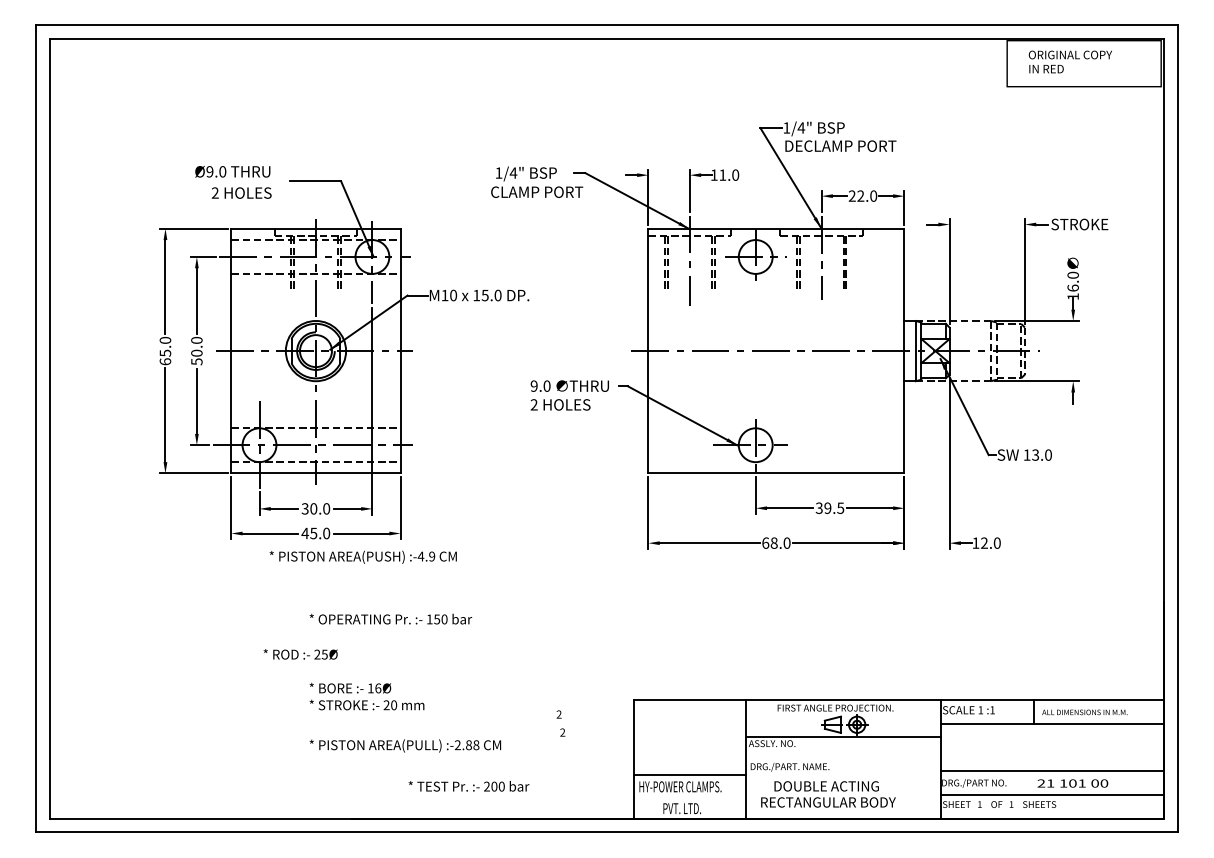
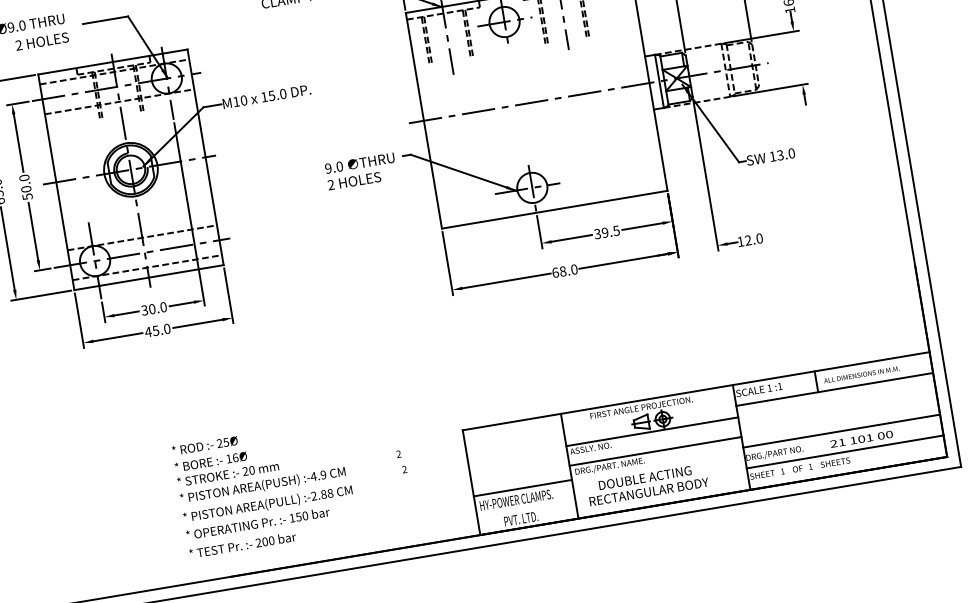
text: (362, 556) -> (262, 485), moved
text: (390, 618) -> (257, 523), moved
text: (300, 654) -> (204, 445), moved
line: (842, 758) -> (654, 451), added
text: (468, 786) -> (242, 545), moved

